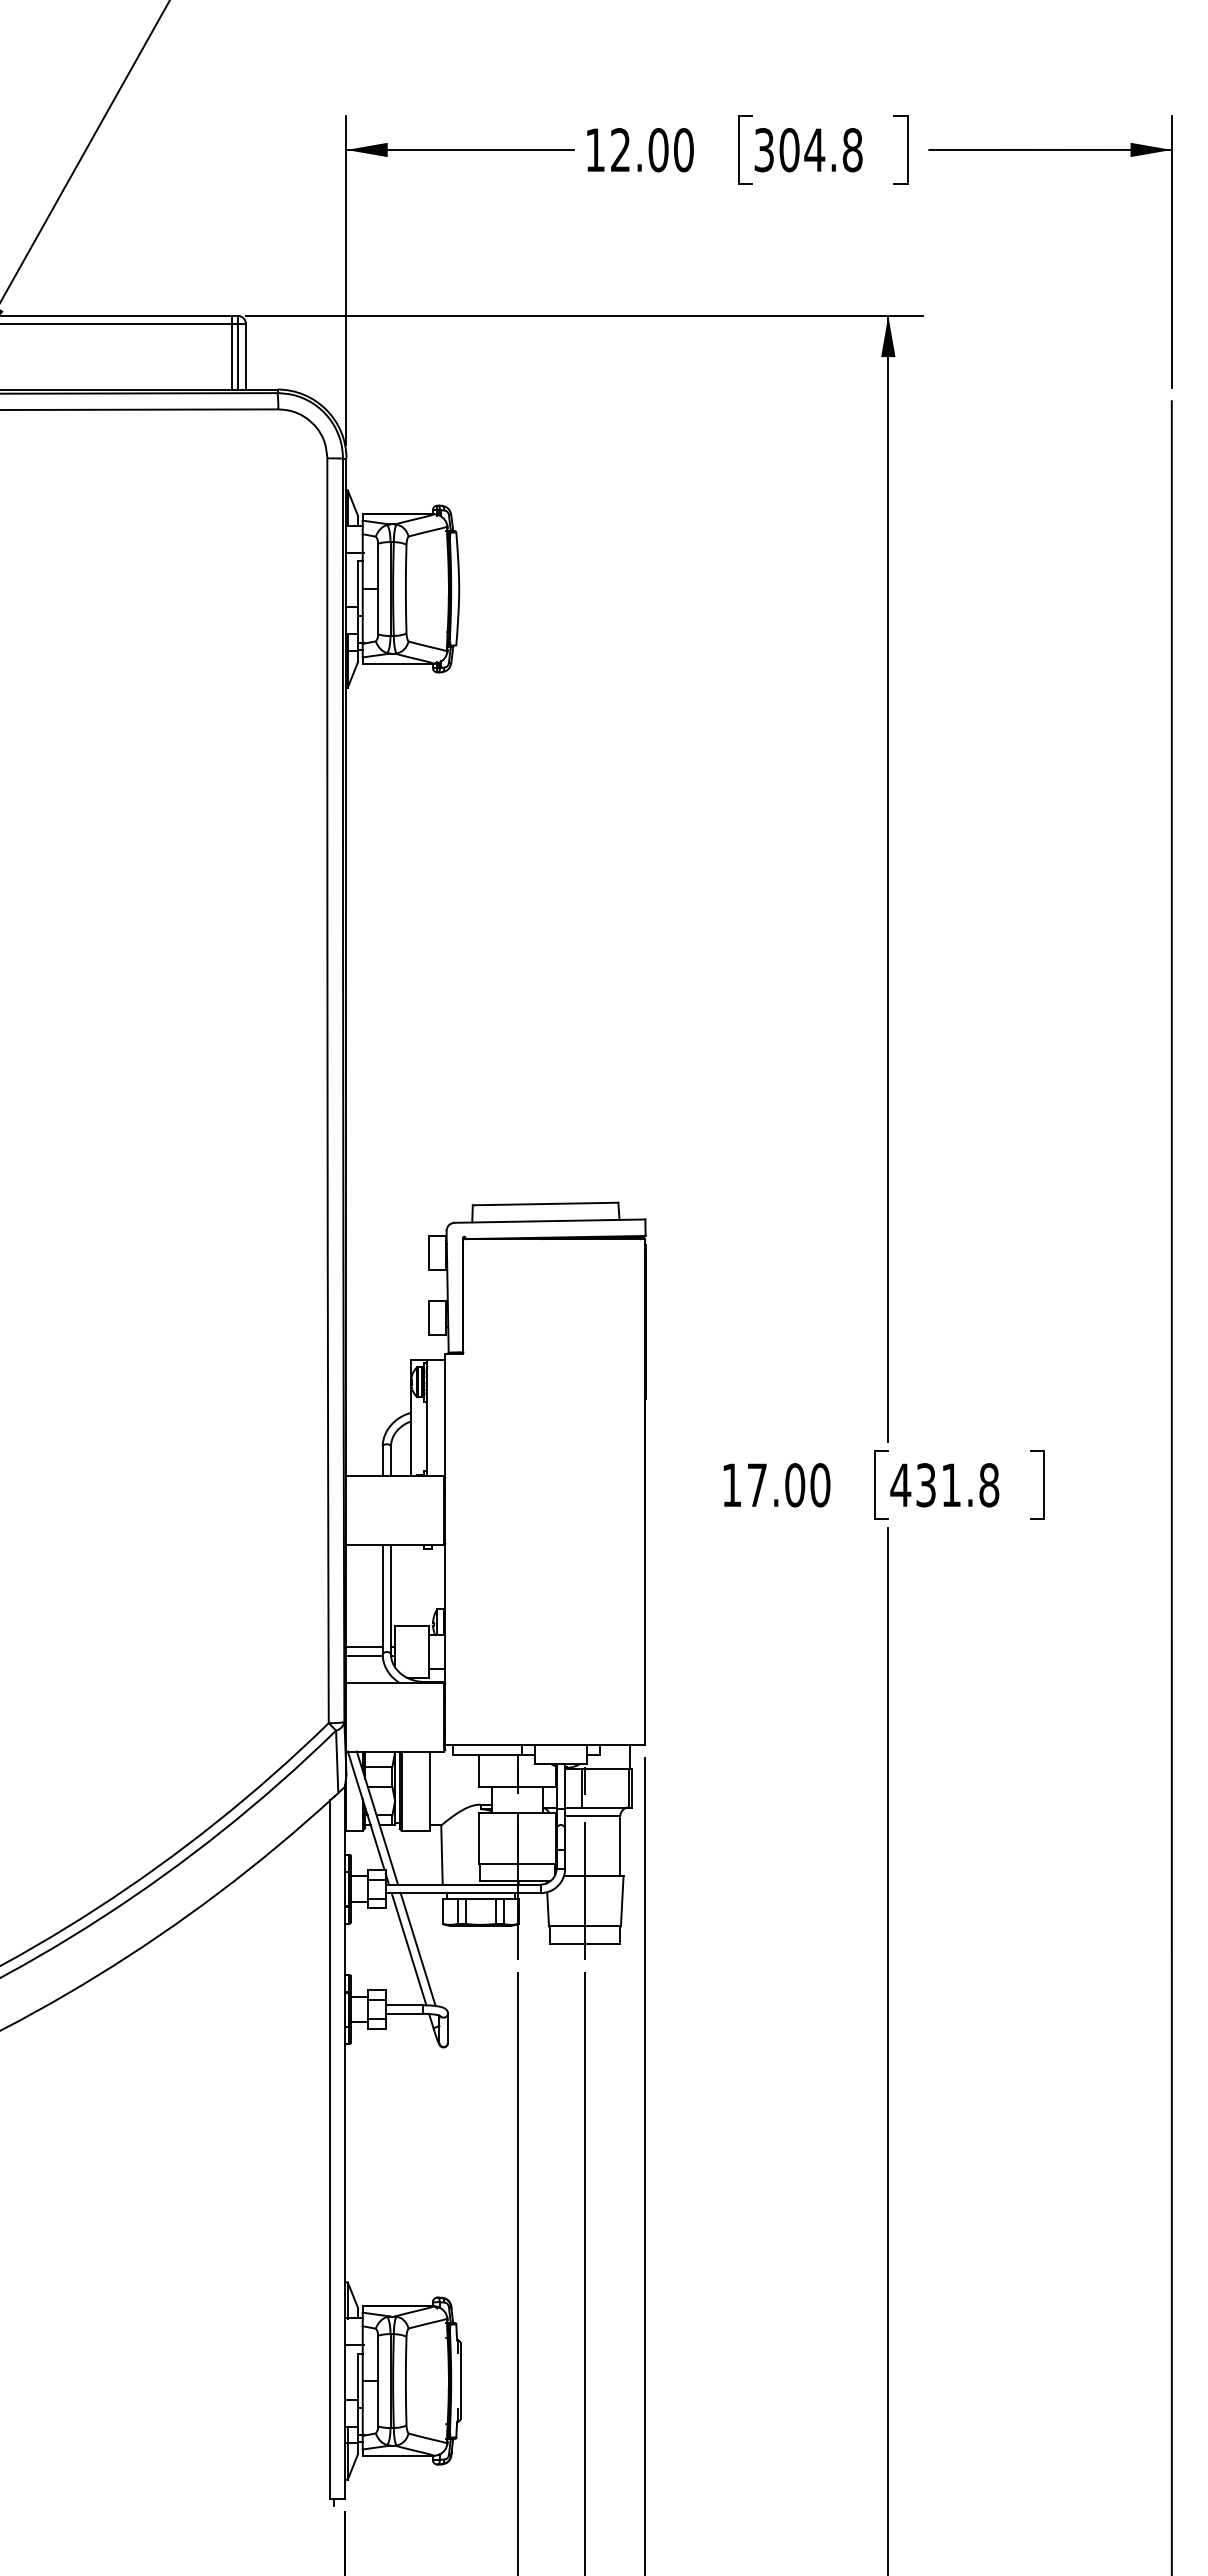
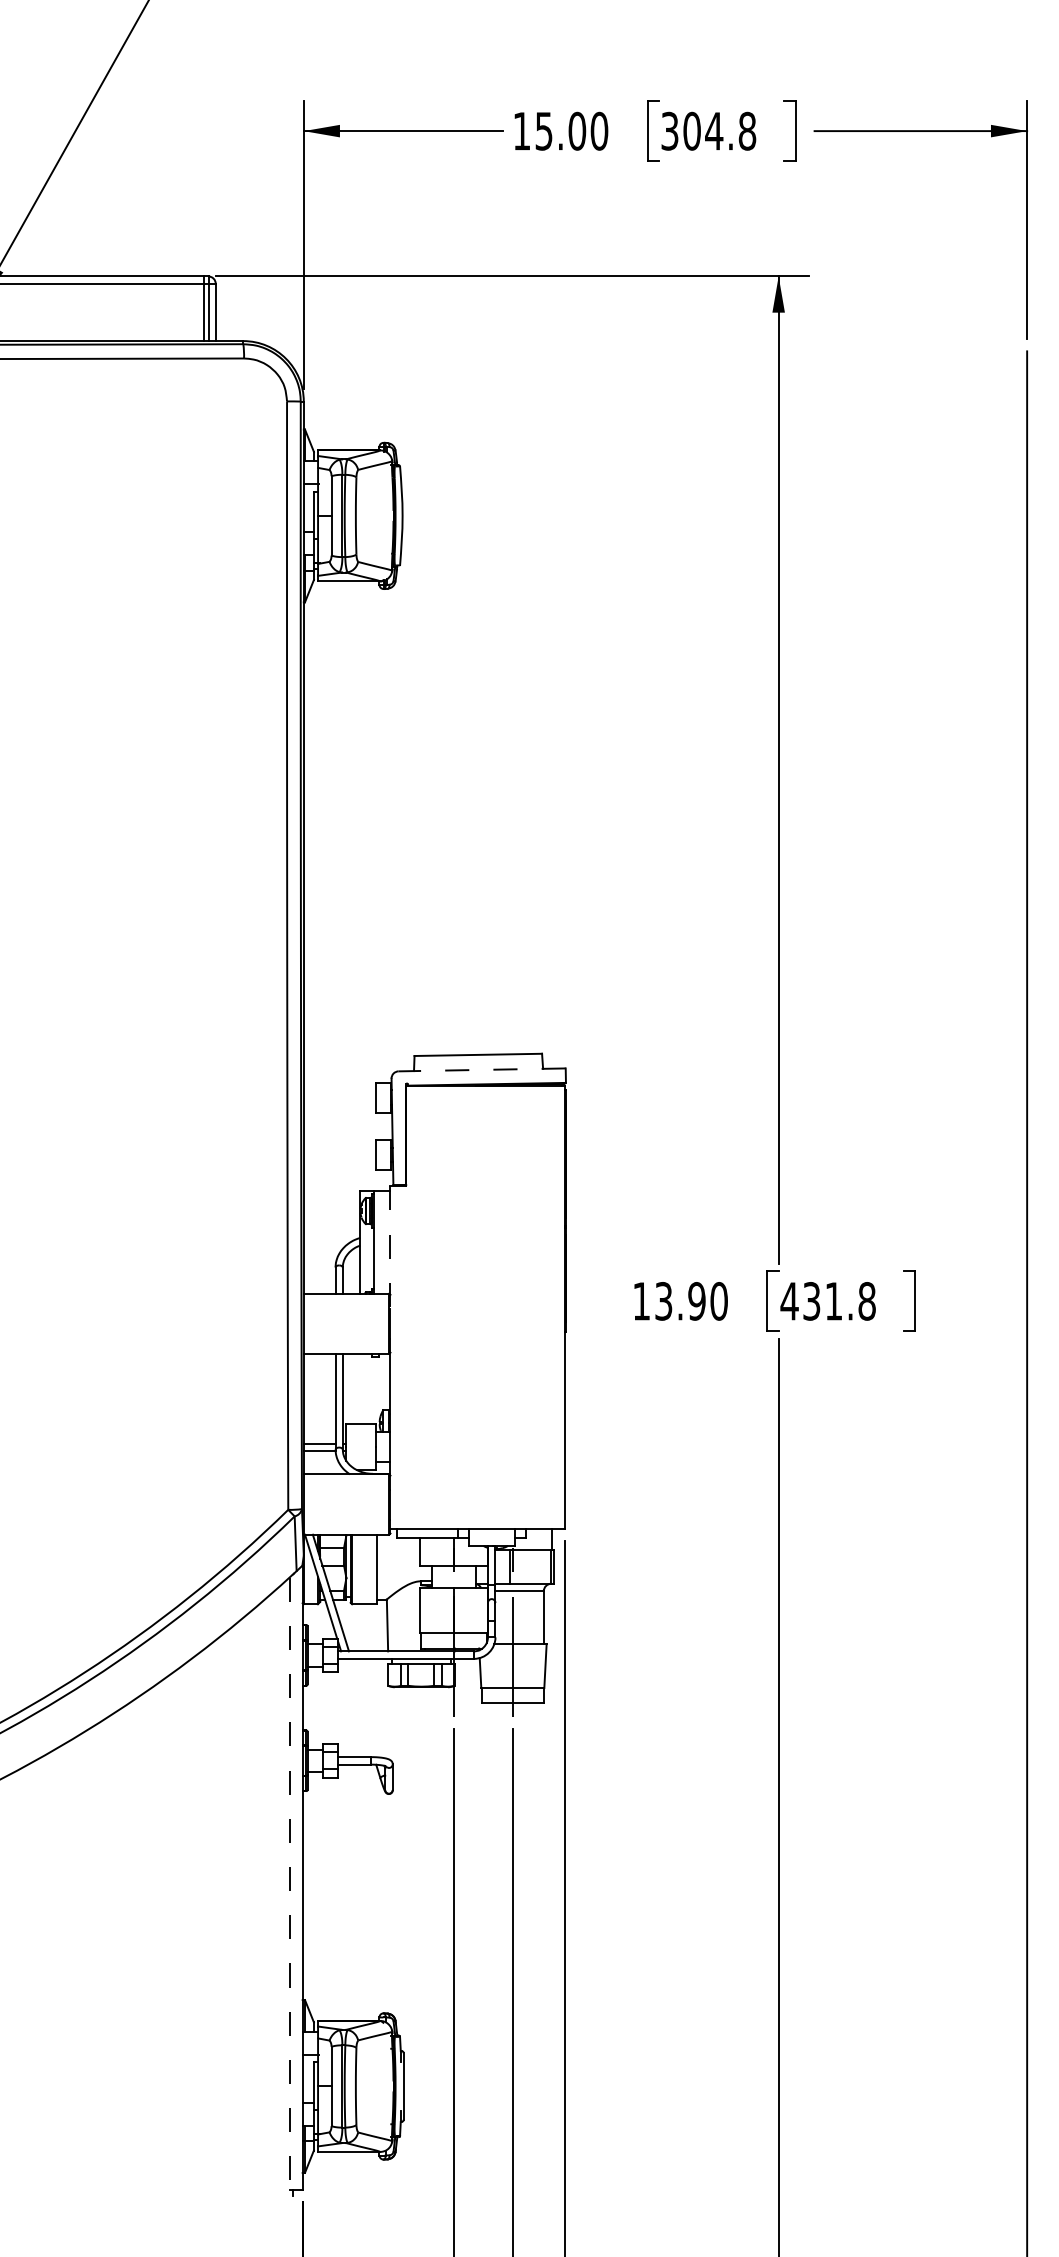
text: (620, 150) -> (543, 131), 12.00 -> 15.00
line: (549, 1221) -> (481, 1070), solid -> dashed
line: (445, 1423) -> (390, 1247), solid -> dashed
text: (776, 1485) -> (680, 1301), 17.00 -> 13.90
line: (408, 1949) -> (358, 1708), removed
line: (417, 1949) -> (366, 1708), removed
line: (330, 2150) -> (289, 1884), solid -> dashed

